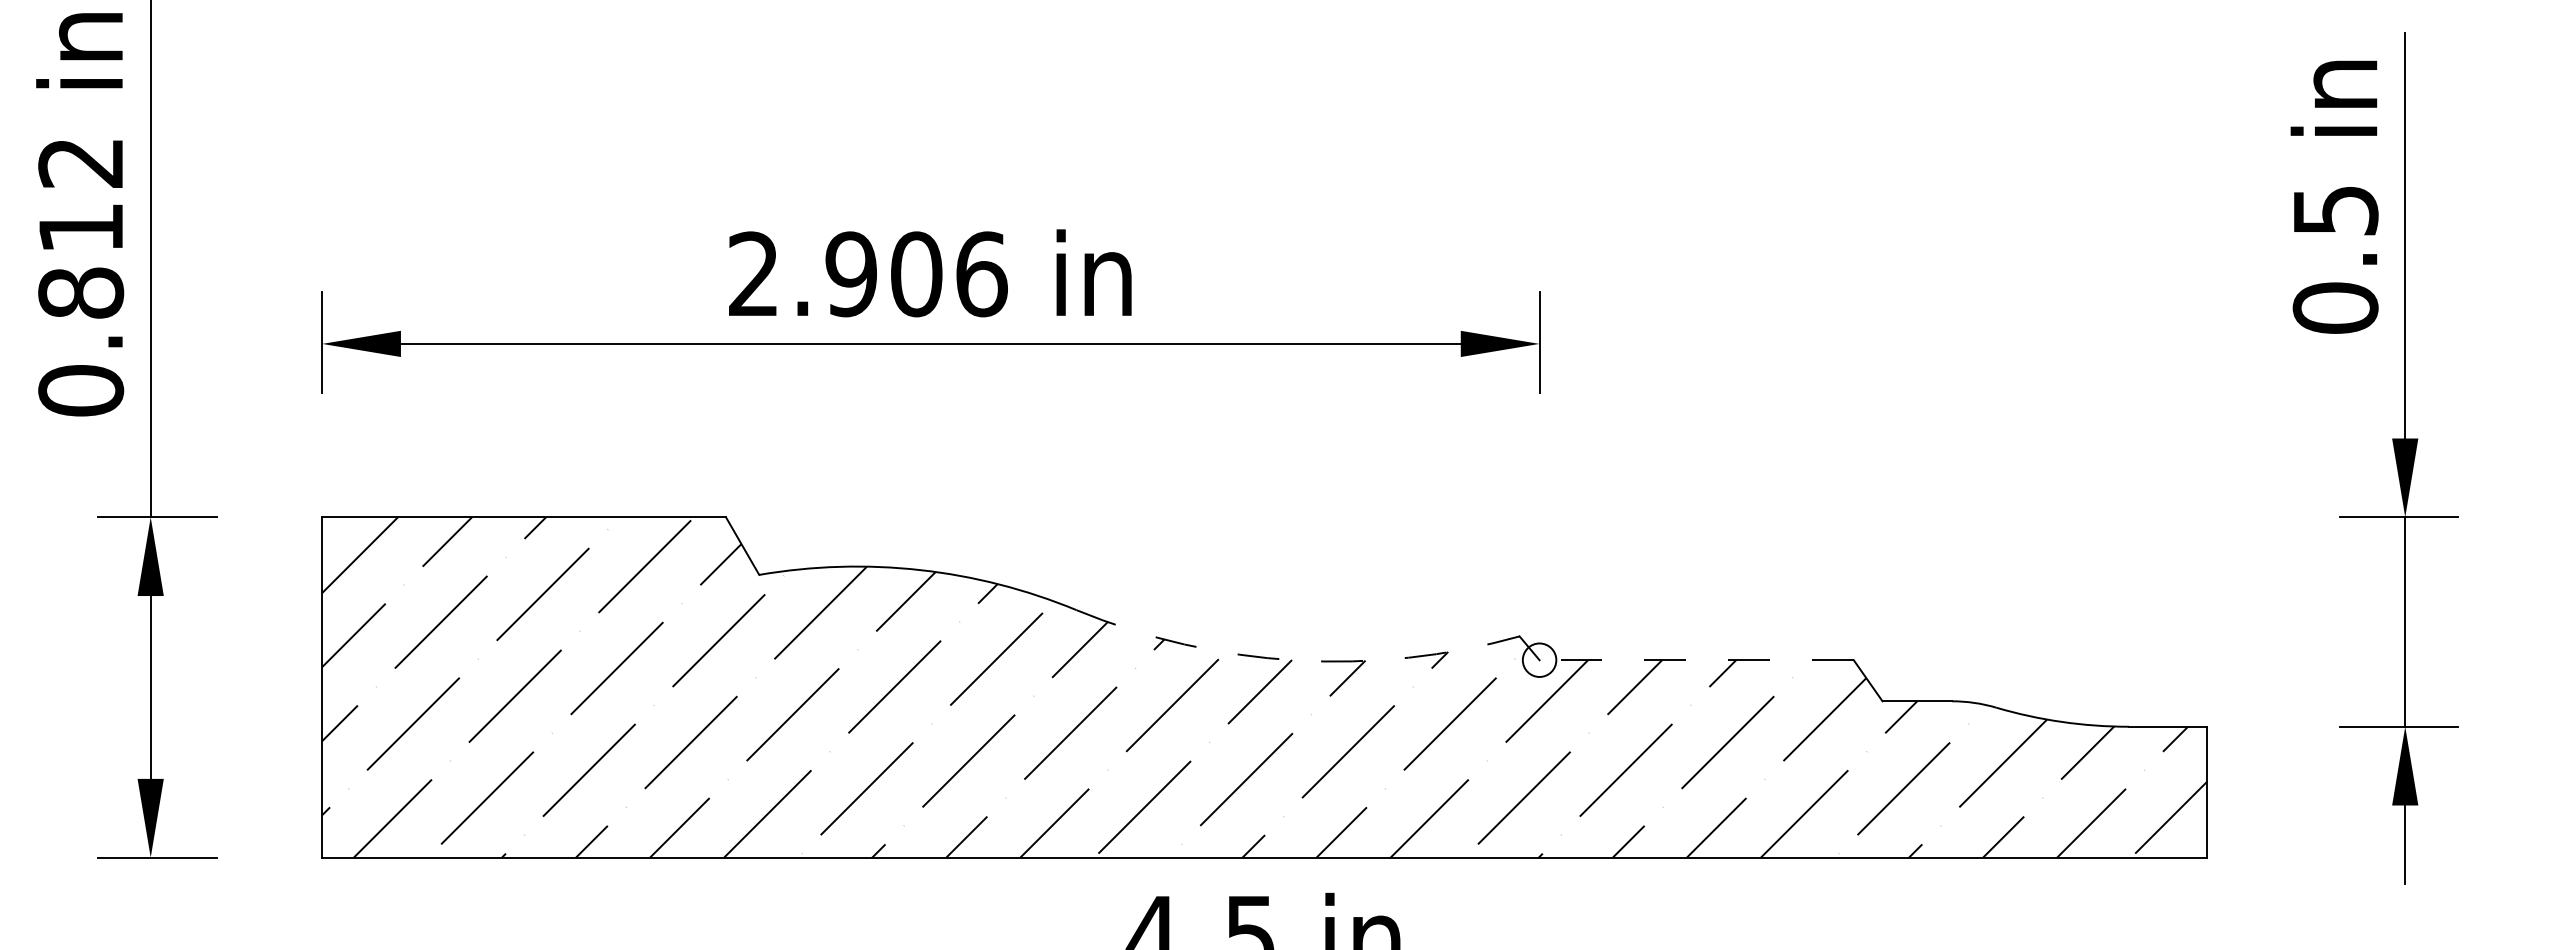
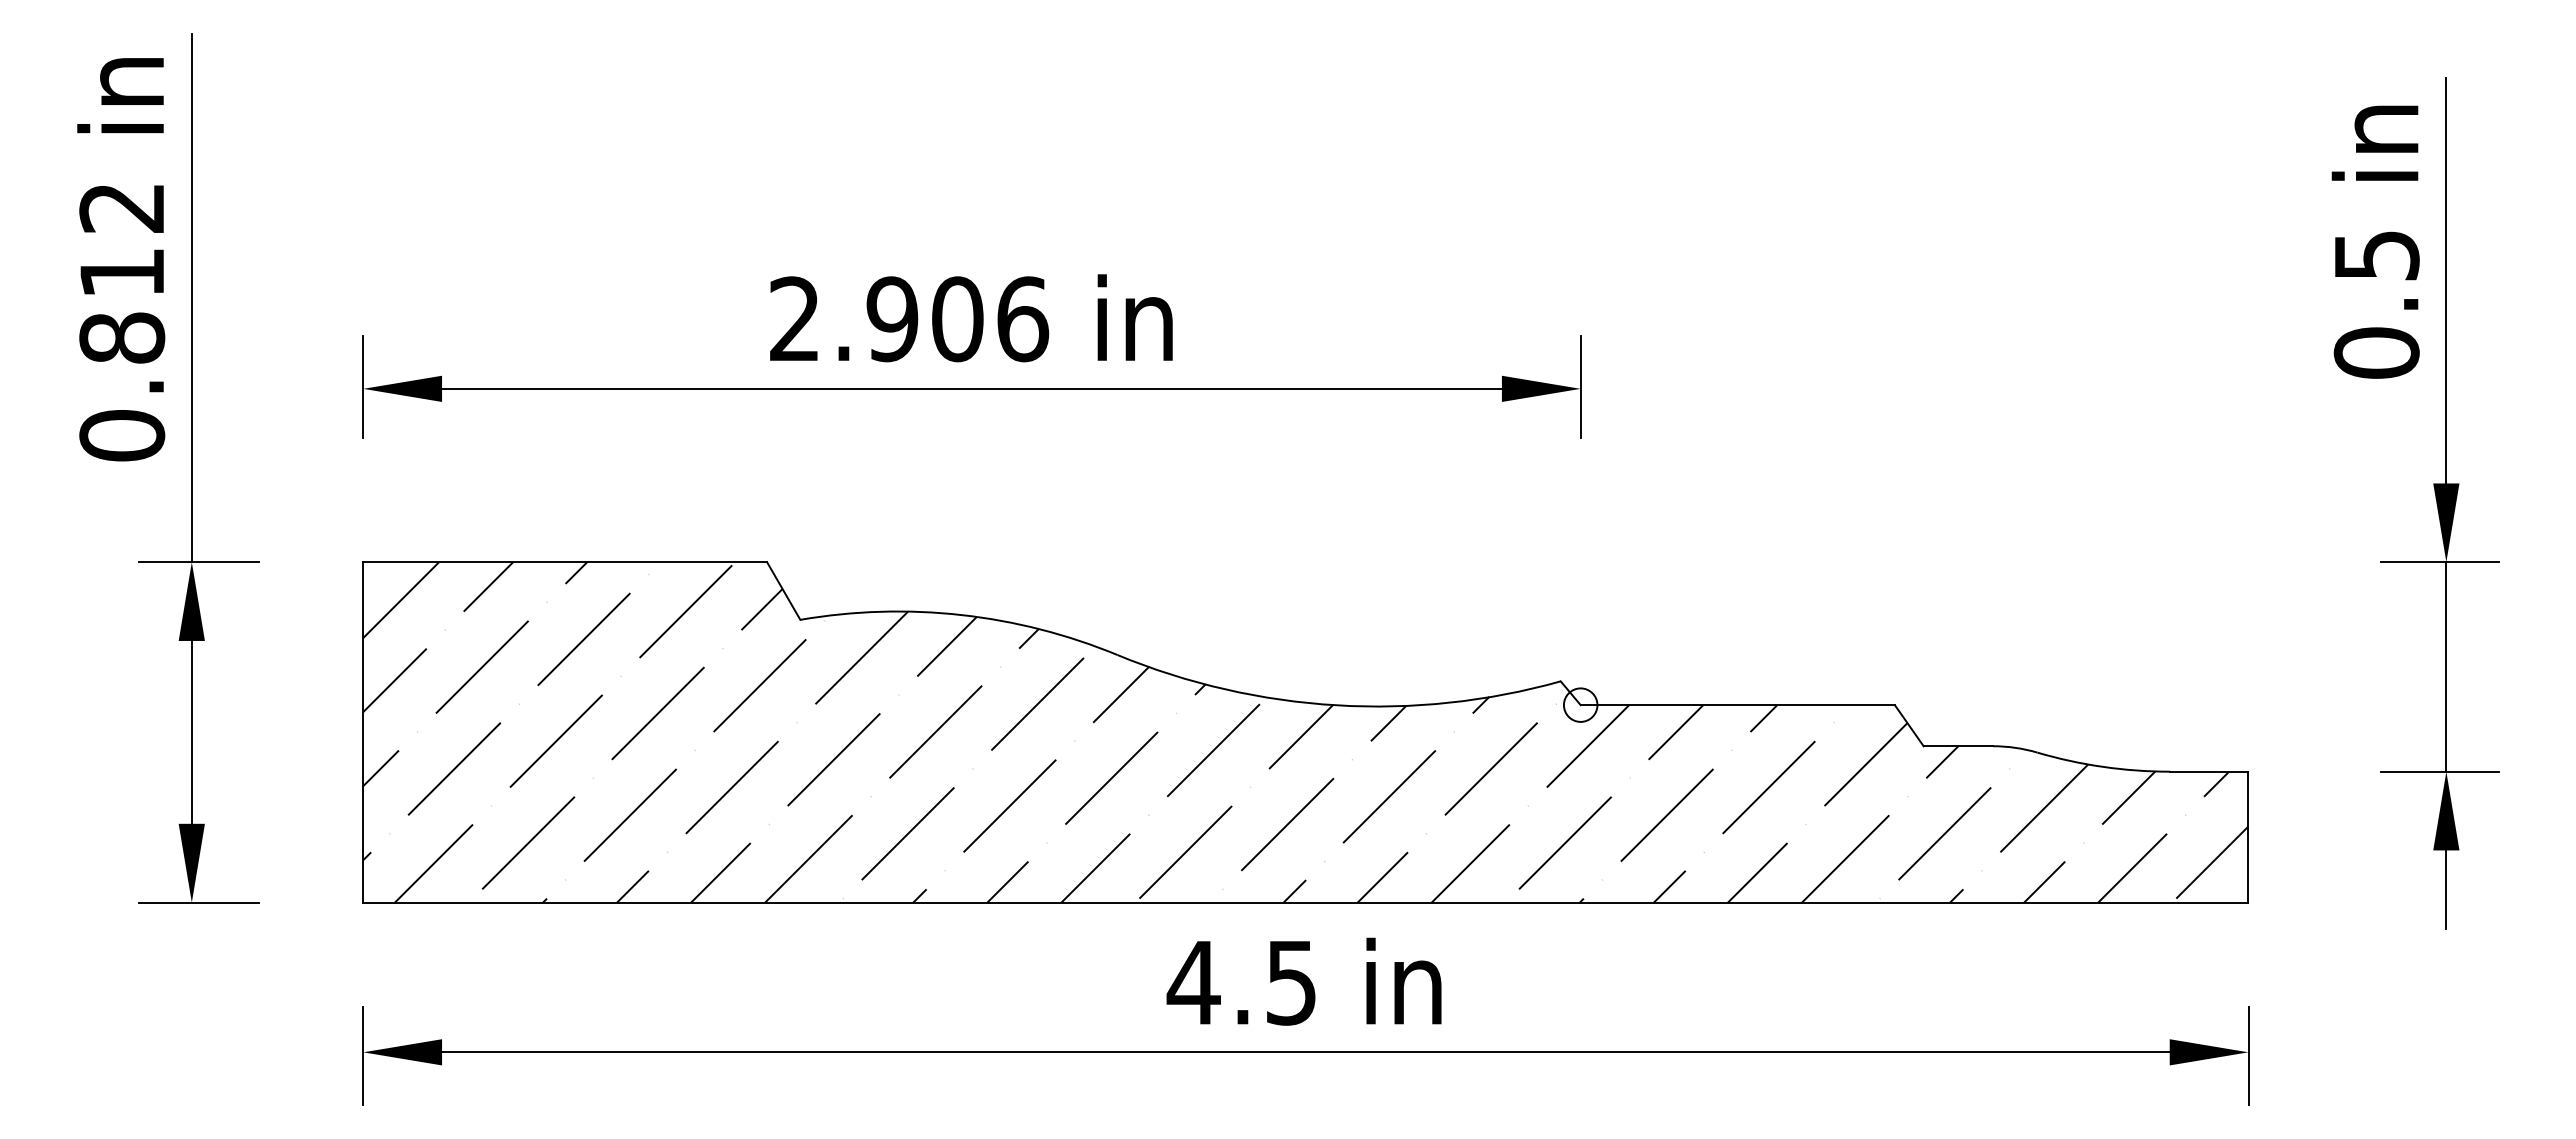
arc: (1295, 660) -> (1336, 705), dashed -> solid
line: (1696, 660) -> (1737, 705), dashed -> solid

